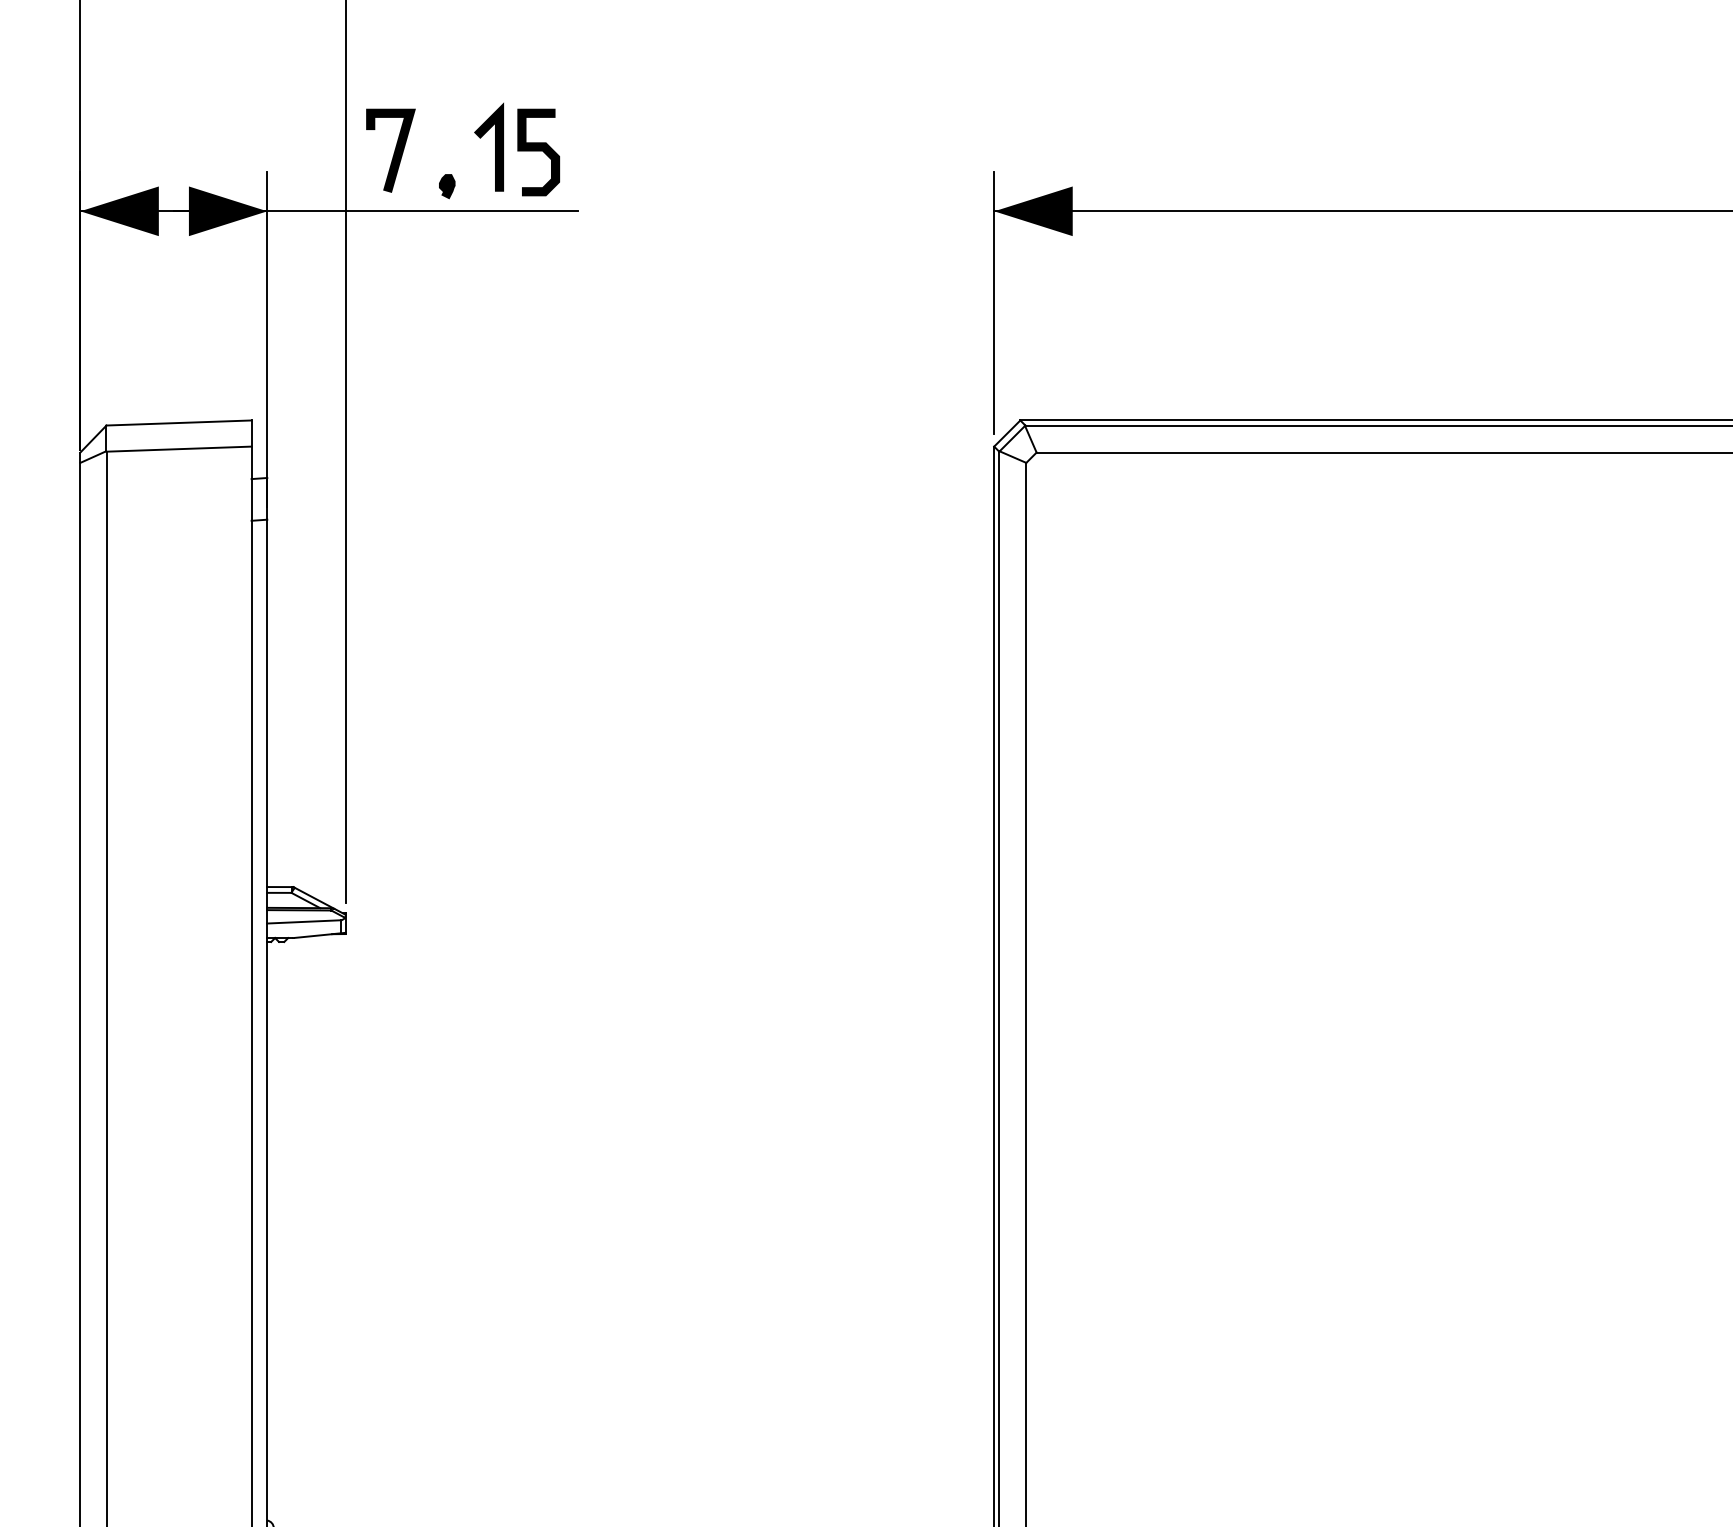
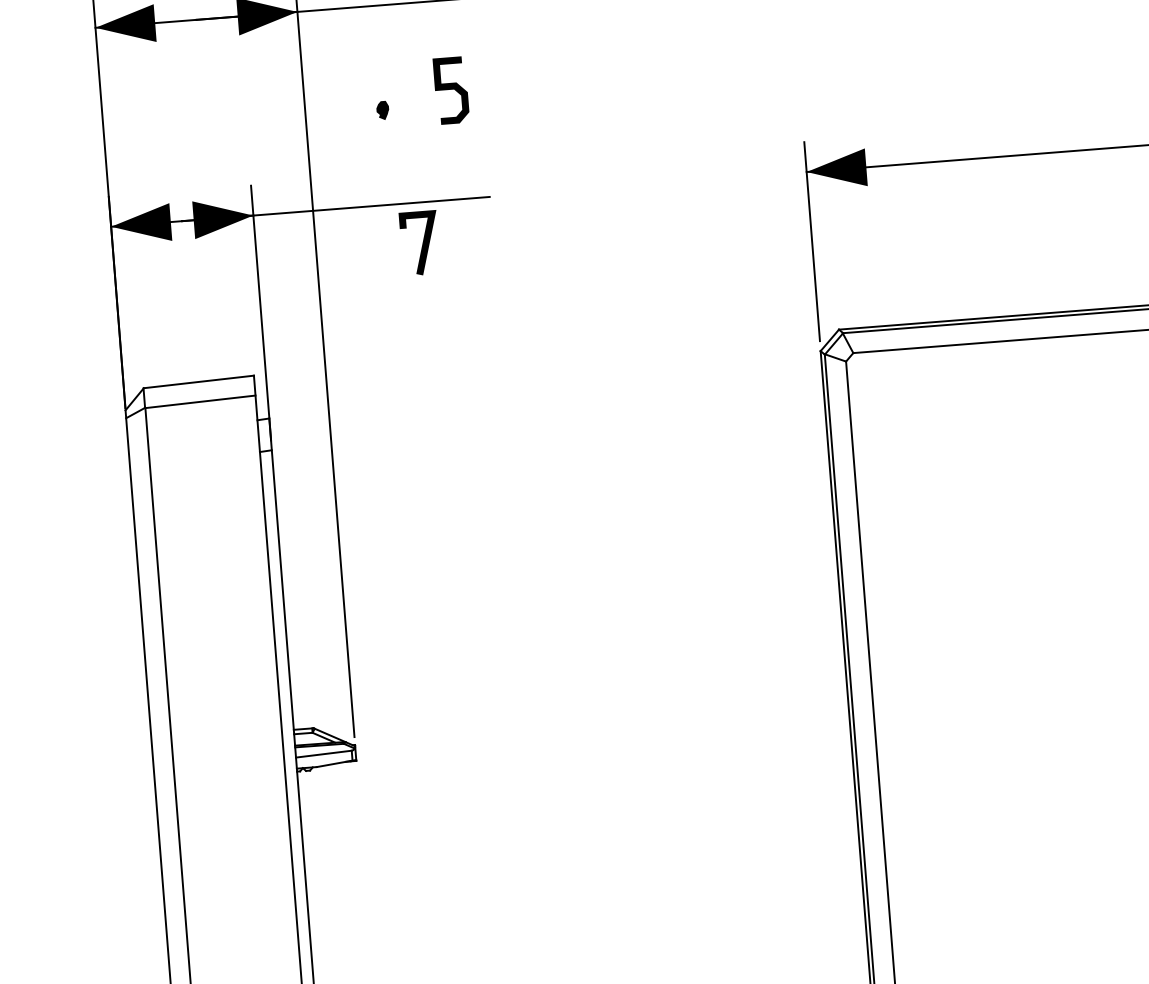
line: (495, 146) -> (423, 152), removed
line: (394, 150) -> (422, 242), moved
curve: (538, 151) -> (451, 89), moved
part: (447, 186) -> (383, 110), moved

